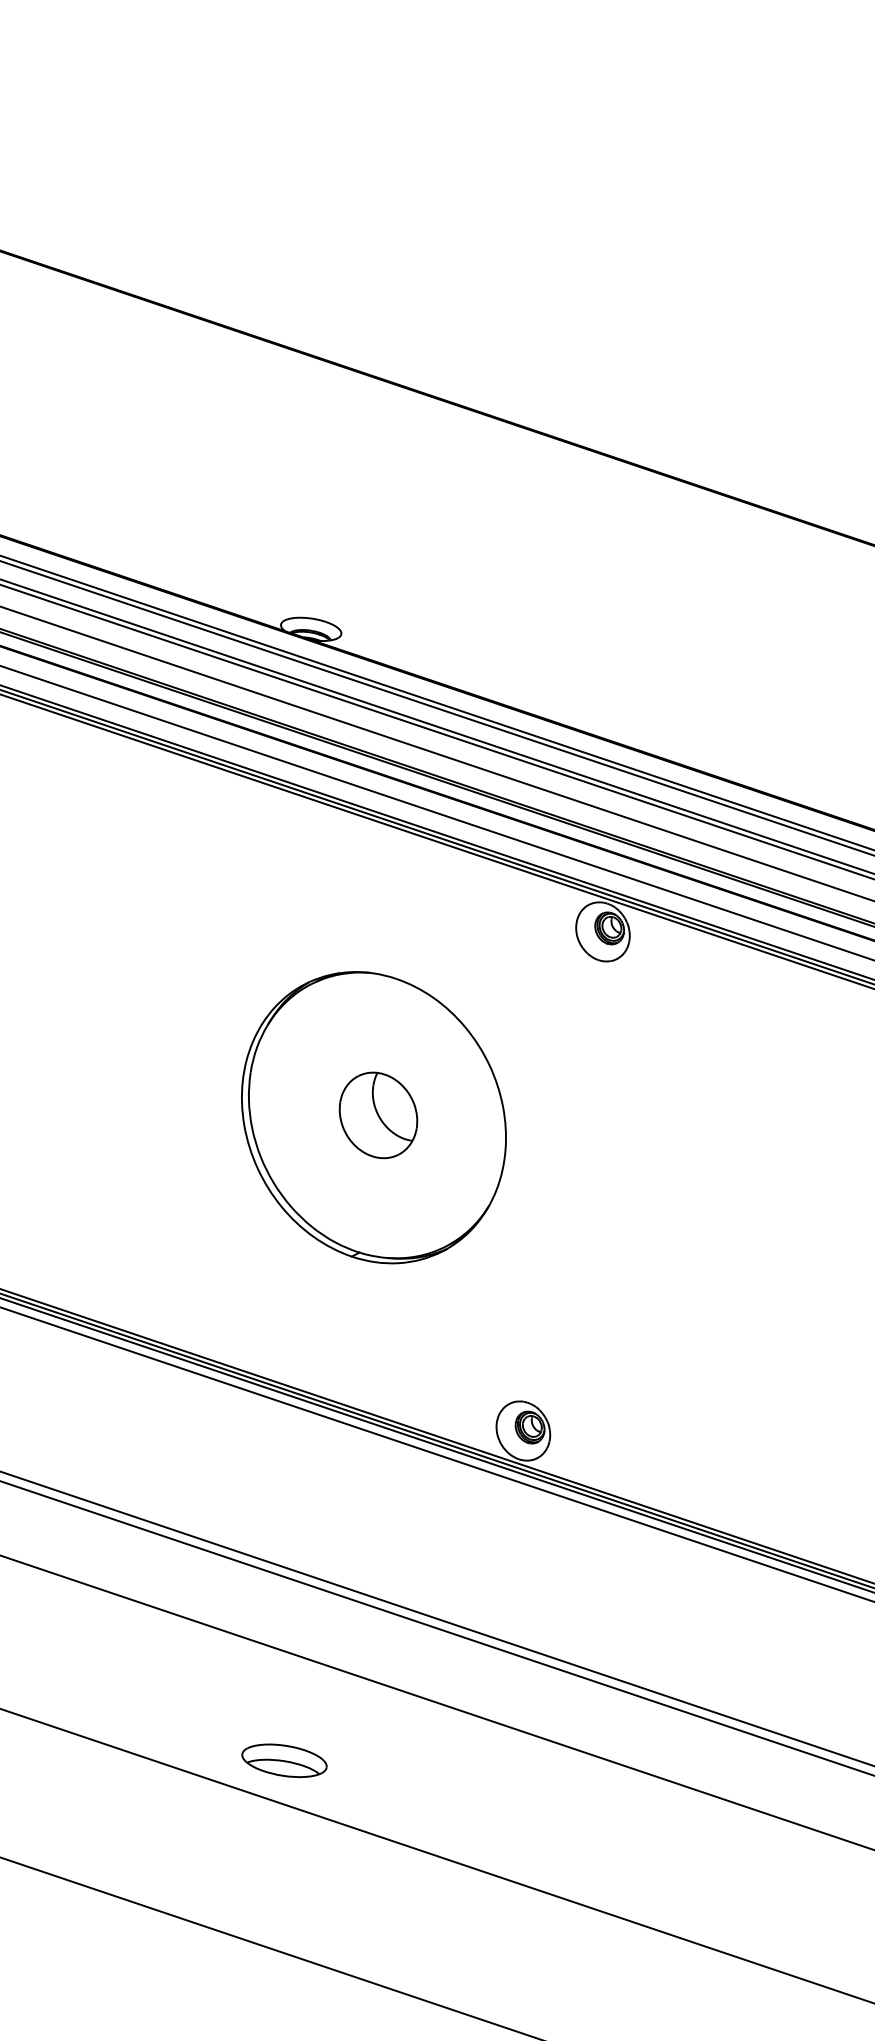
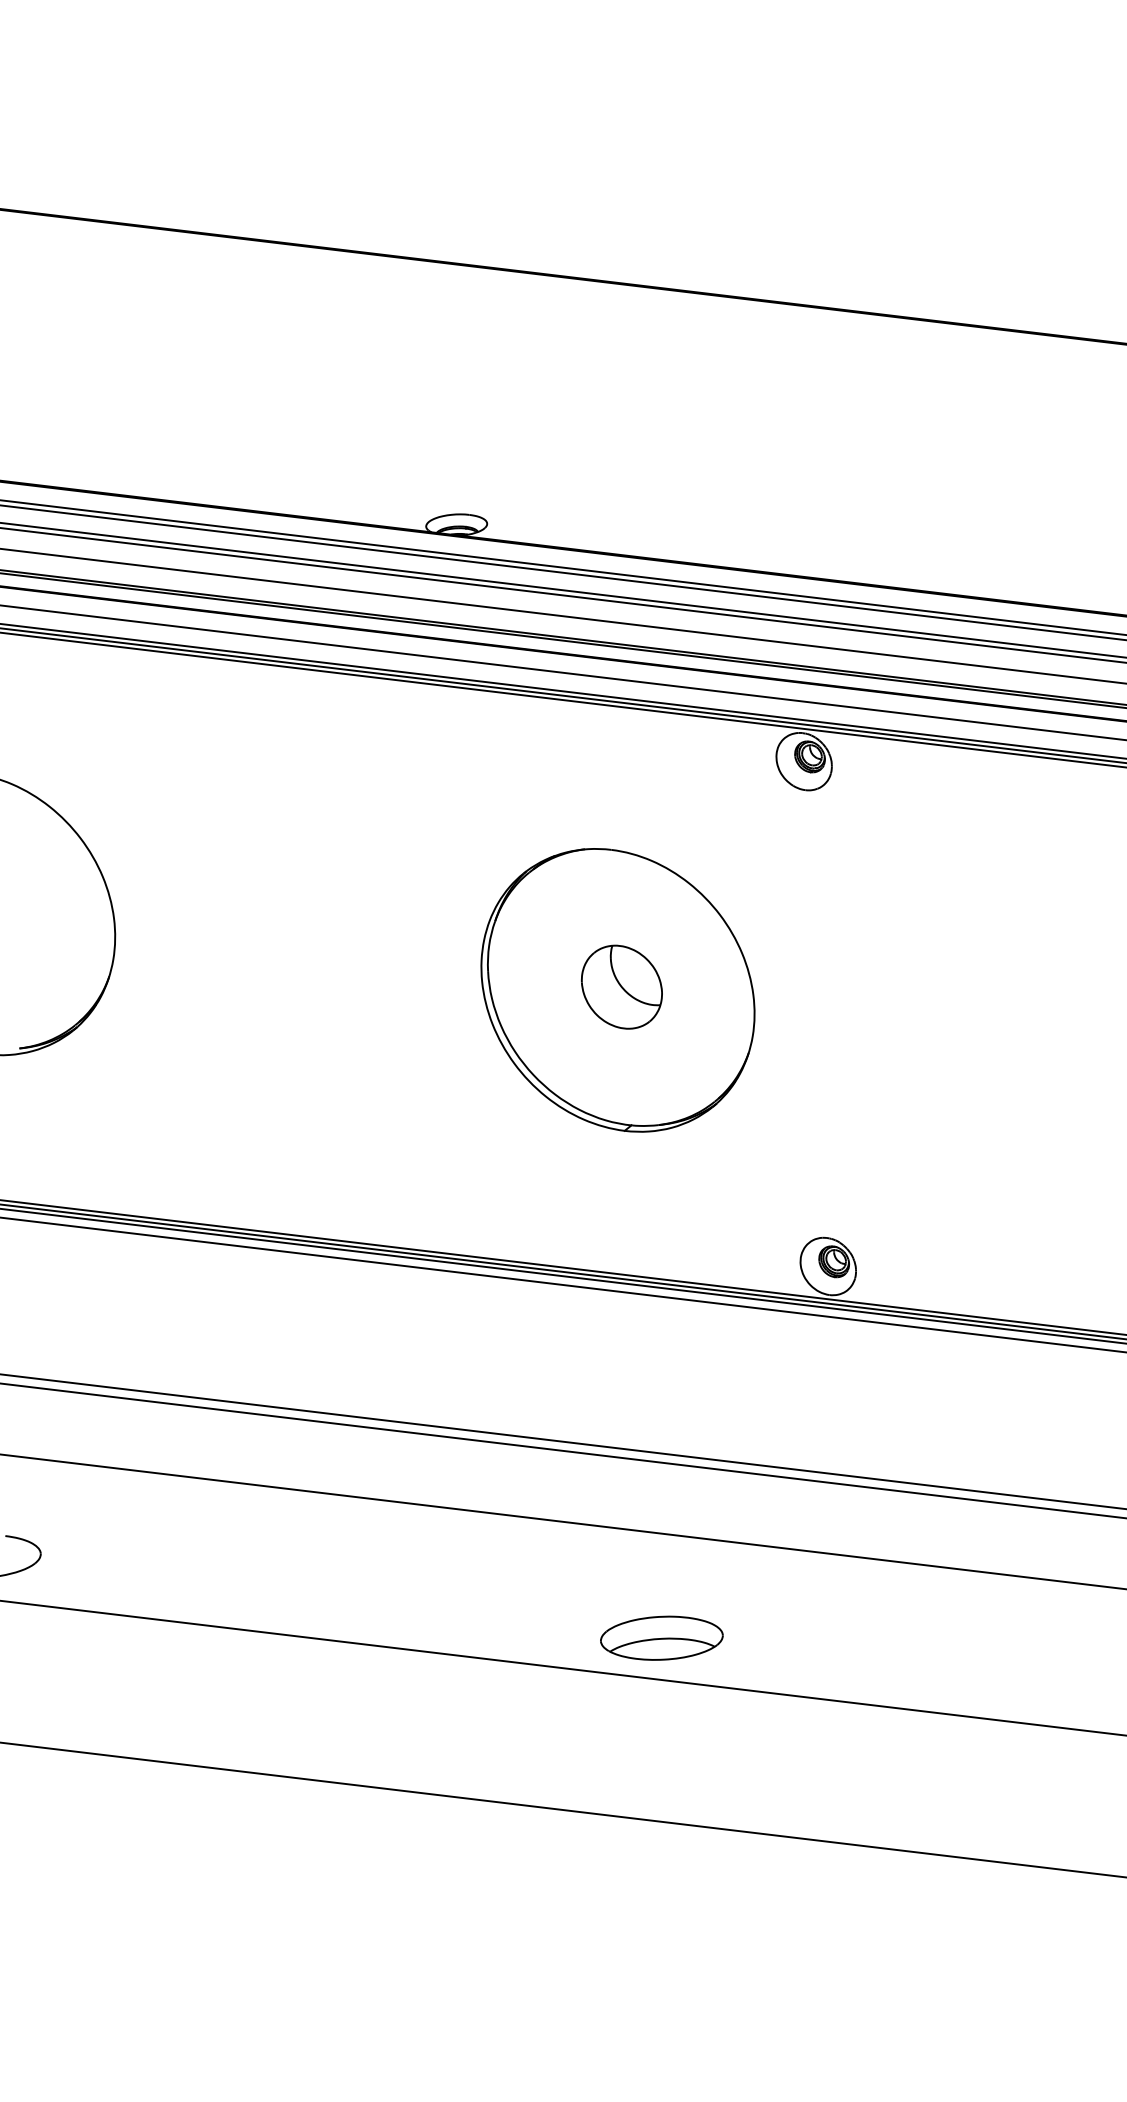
part: (284, 1760) -> (661, 1637), size x1.43

